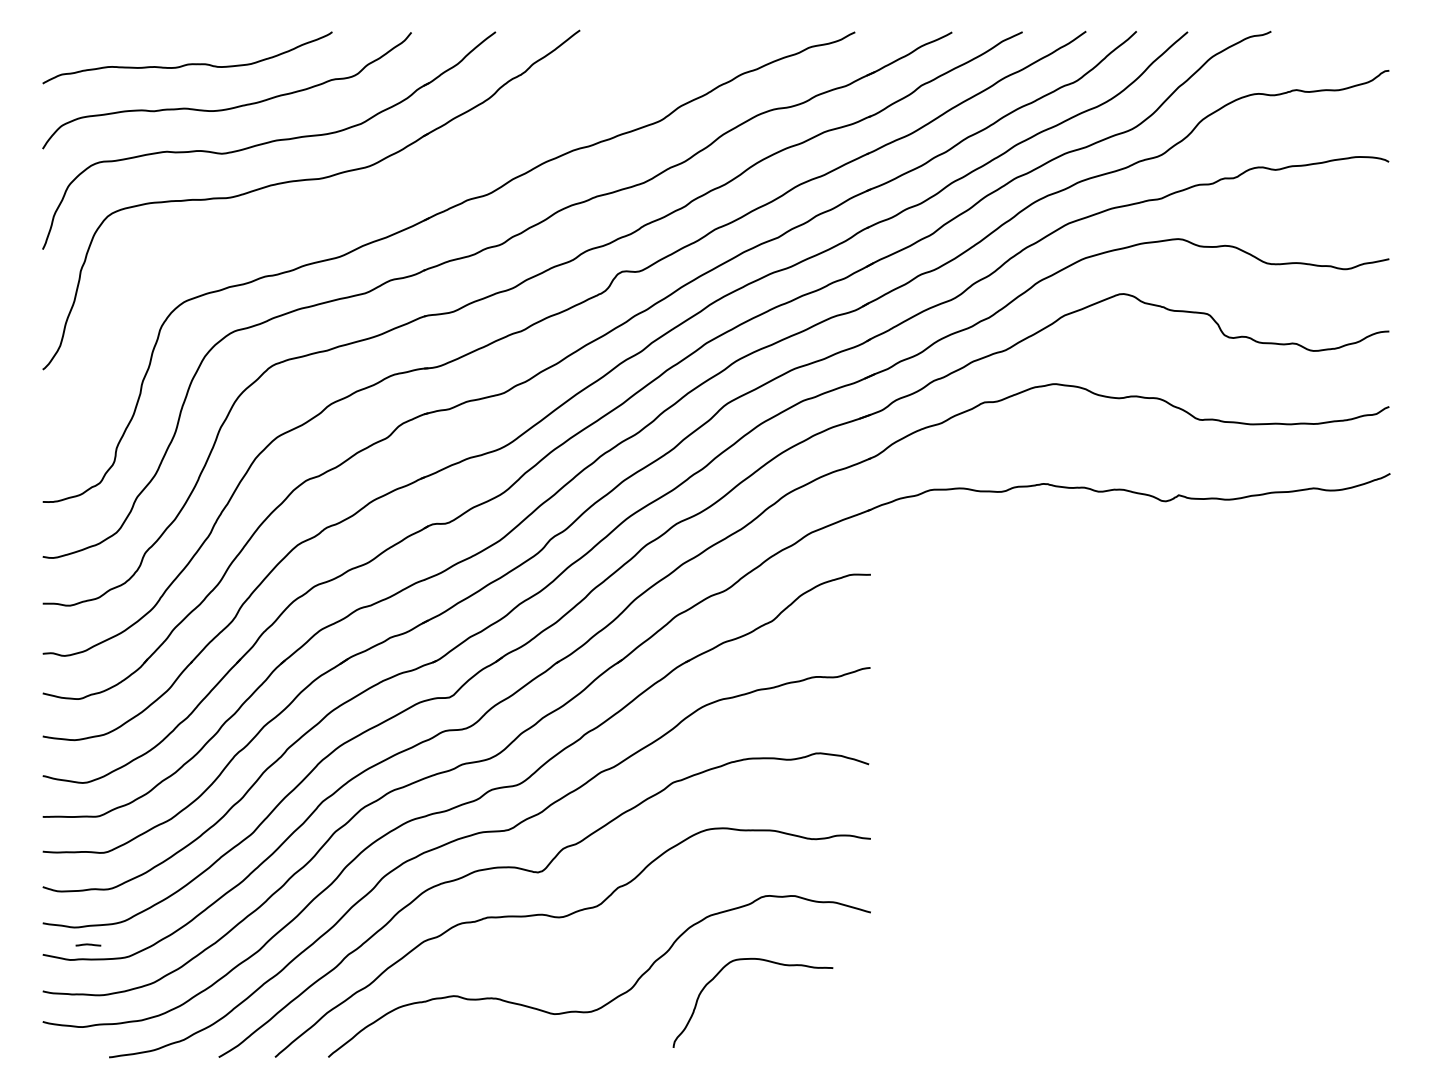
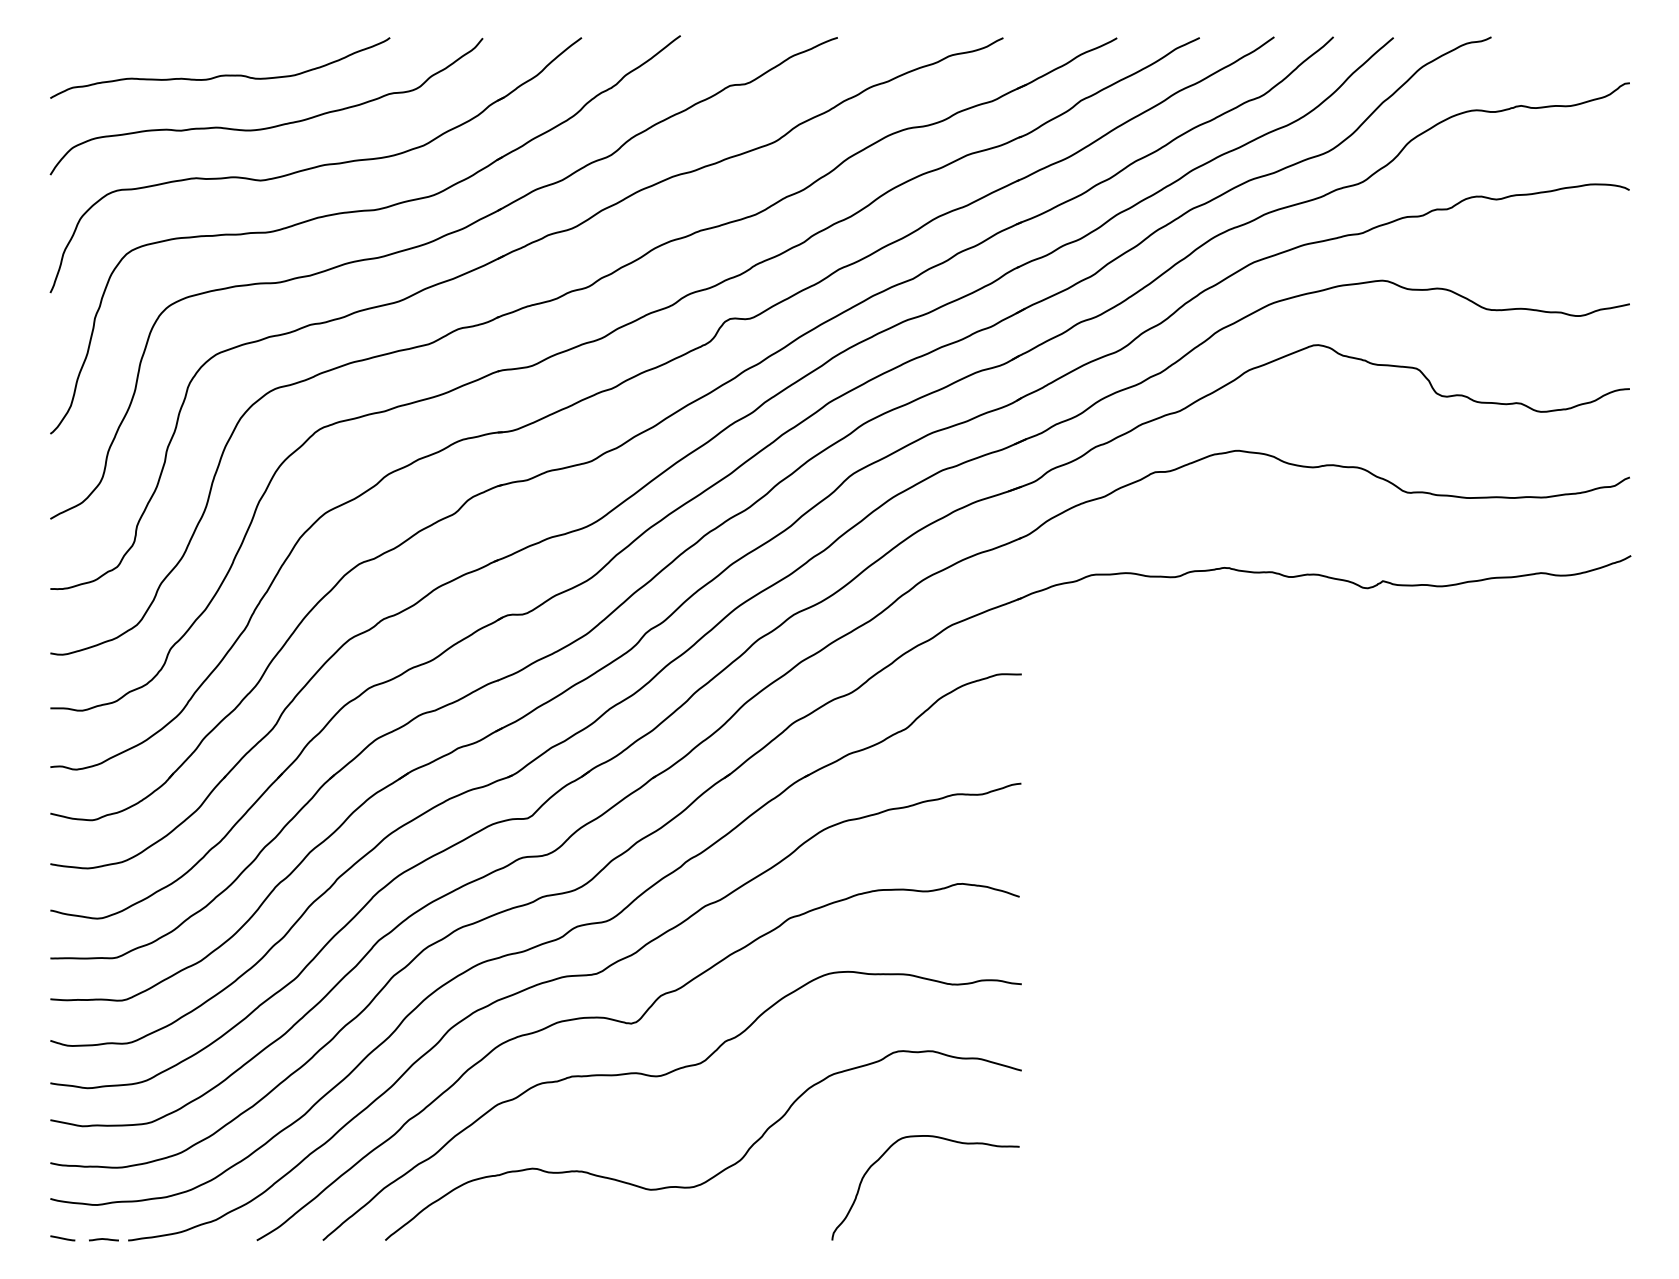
part: (366, 207) -> (430, 243), added
line: (88, 944) -> (103, 1239), moved
curve: (757, 960) -> (930, 1137), moved
line: (53, 1055) -> (62, 1238), added

